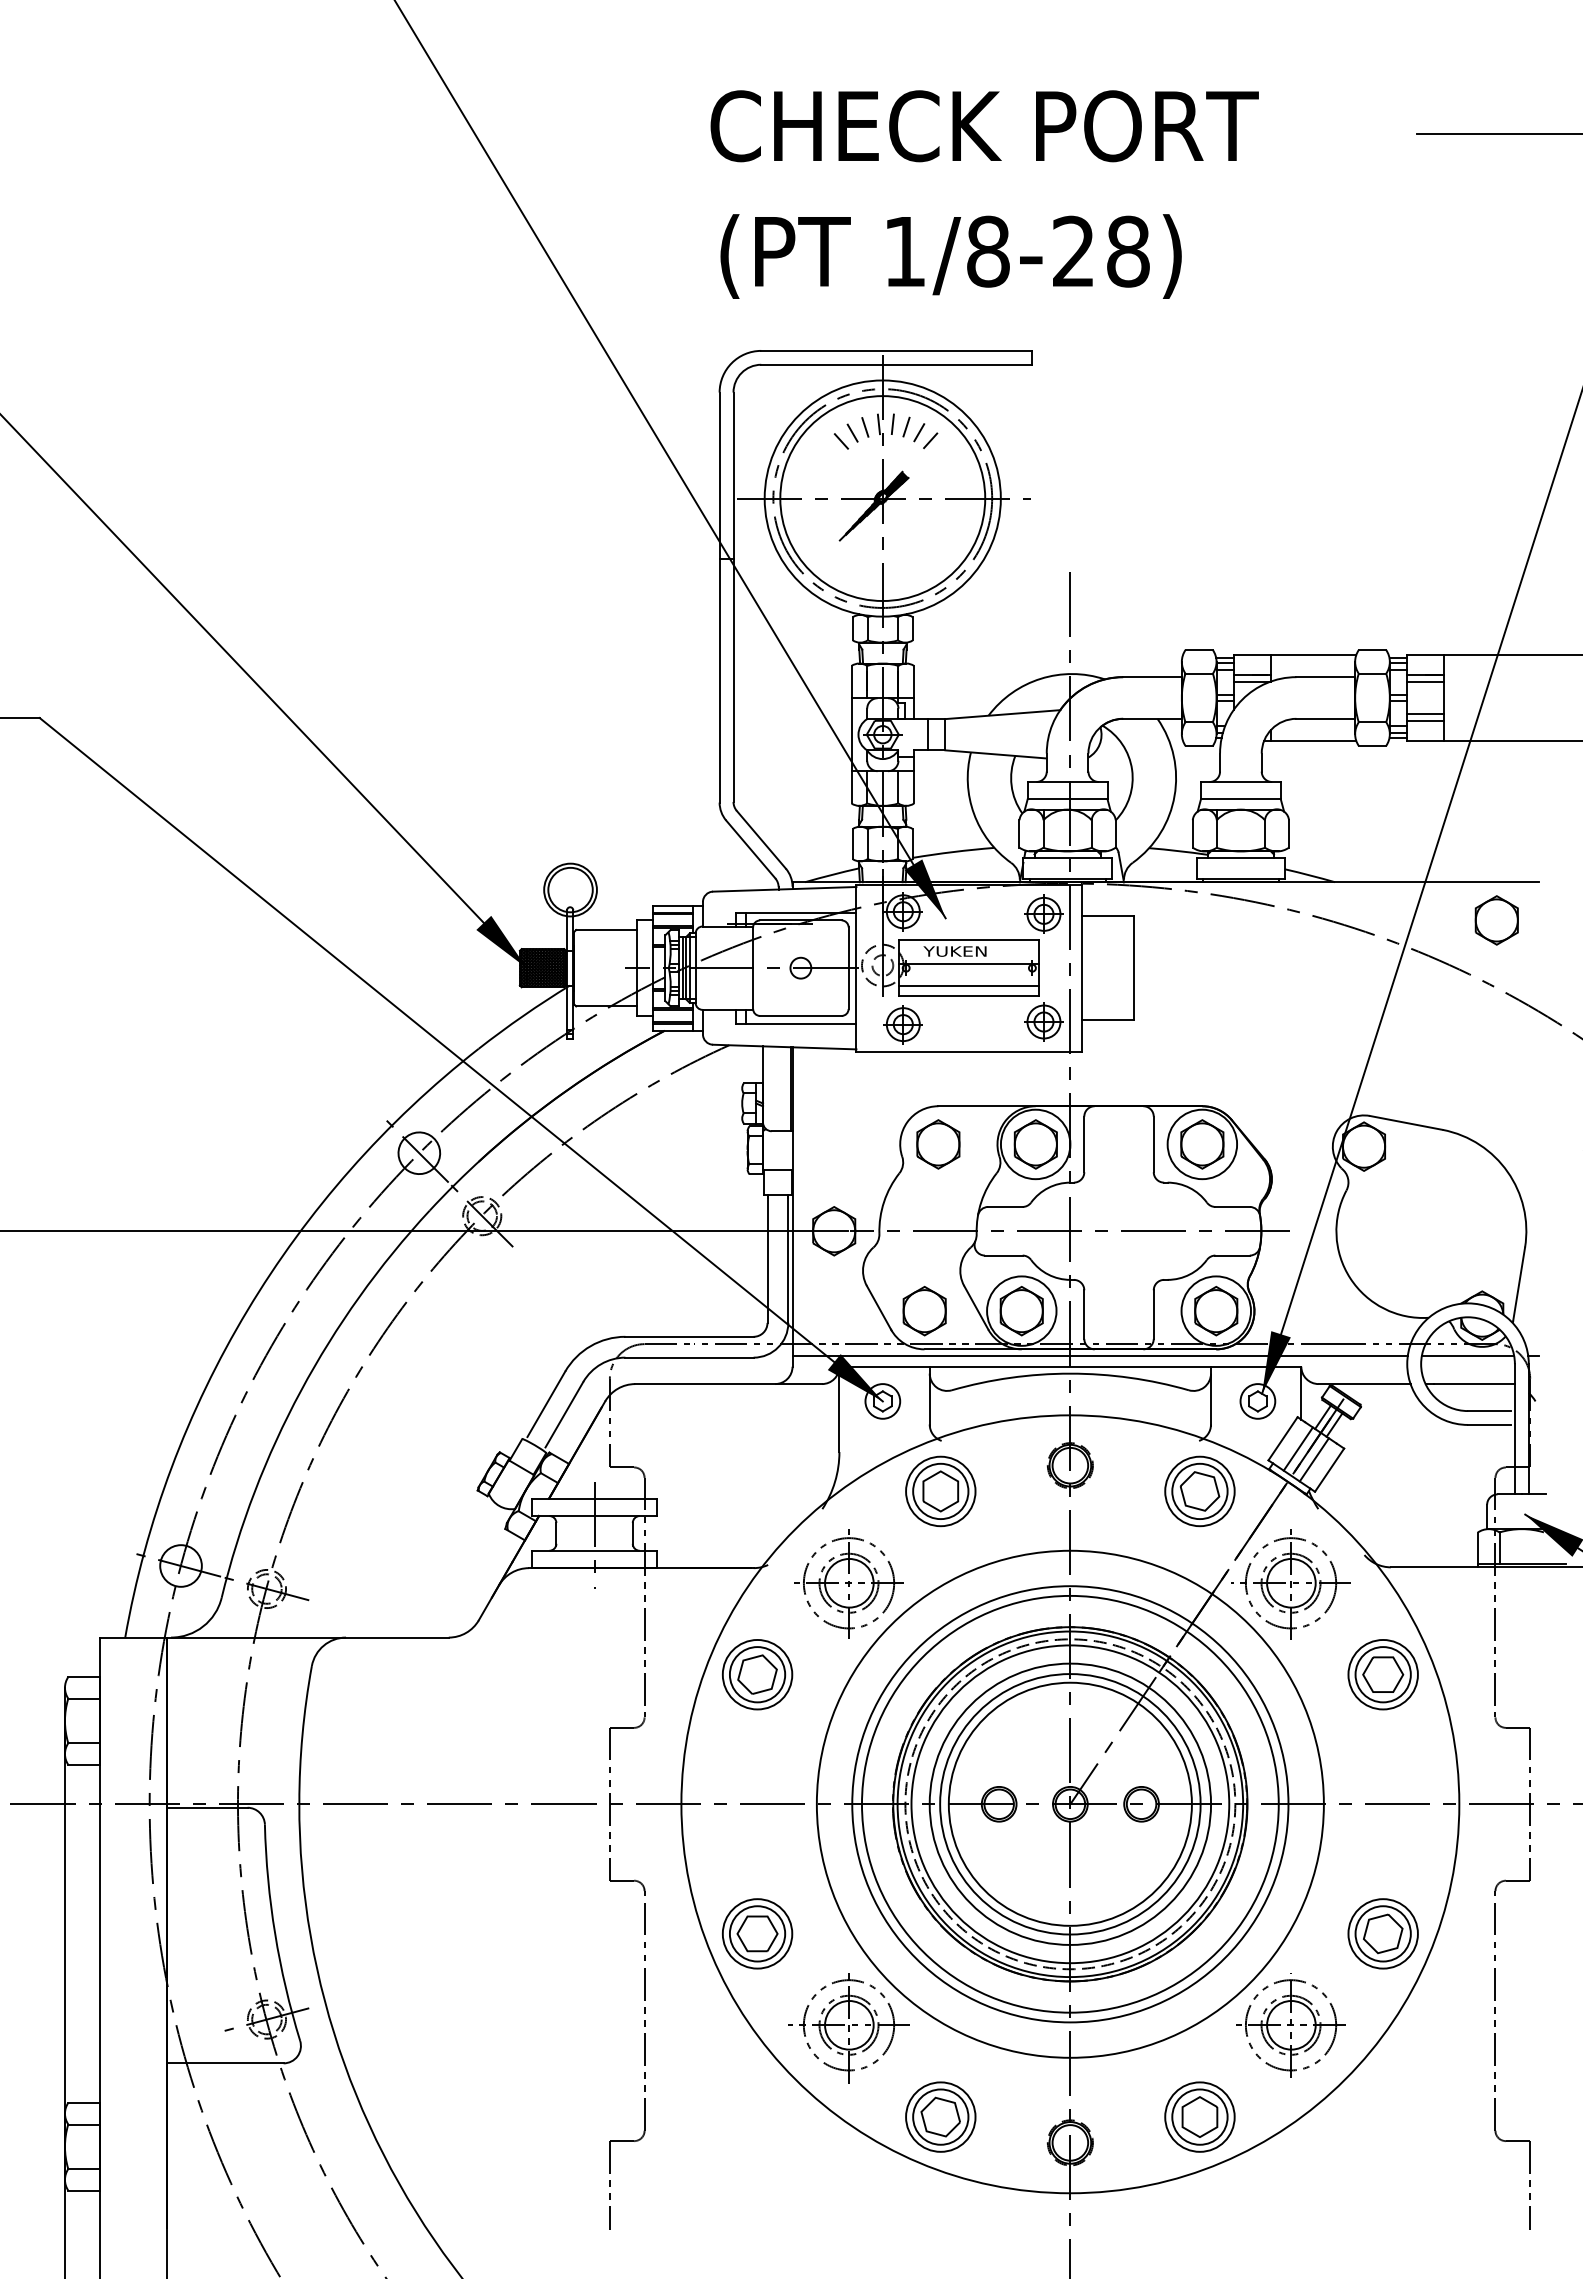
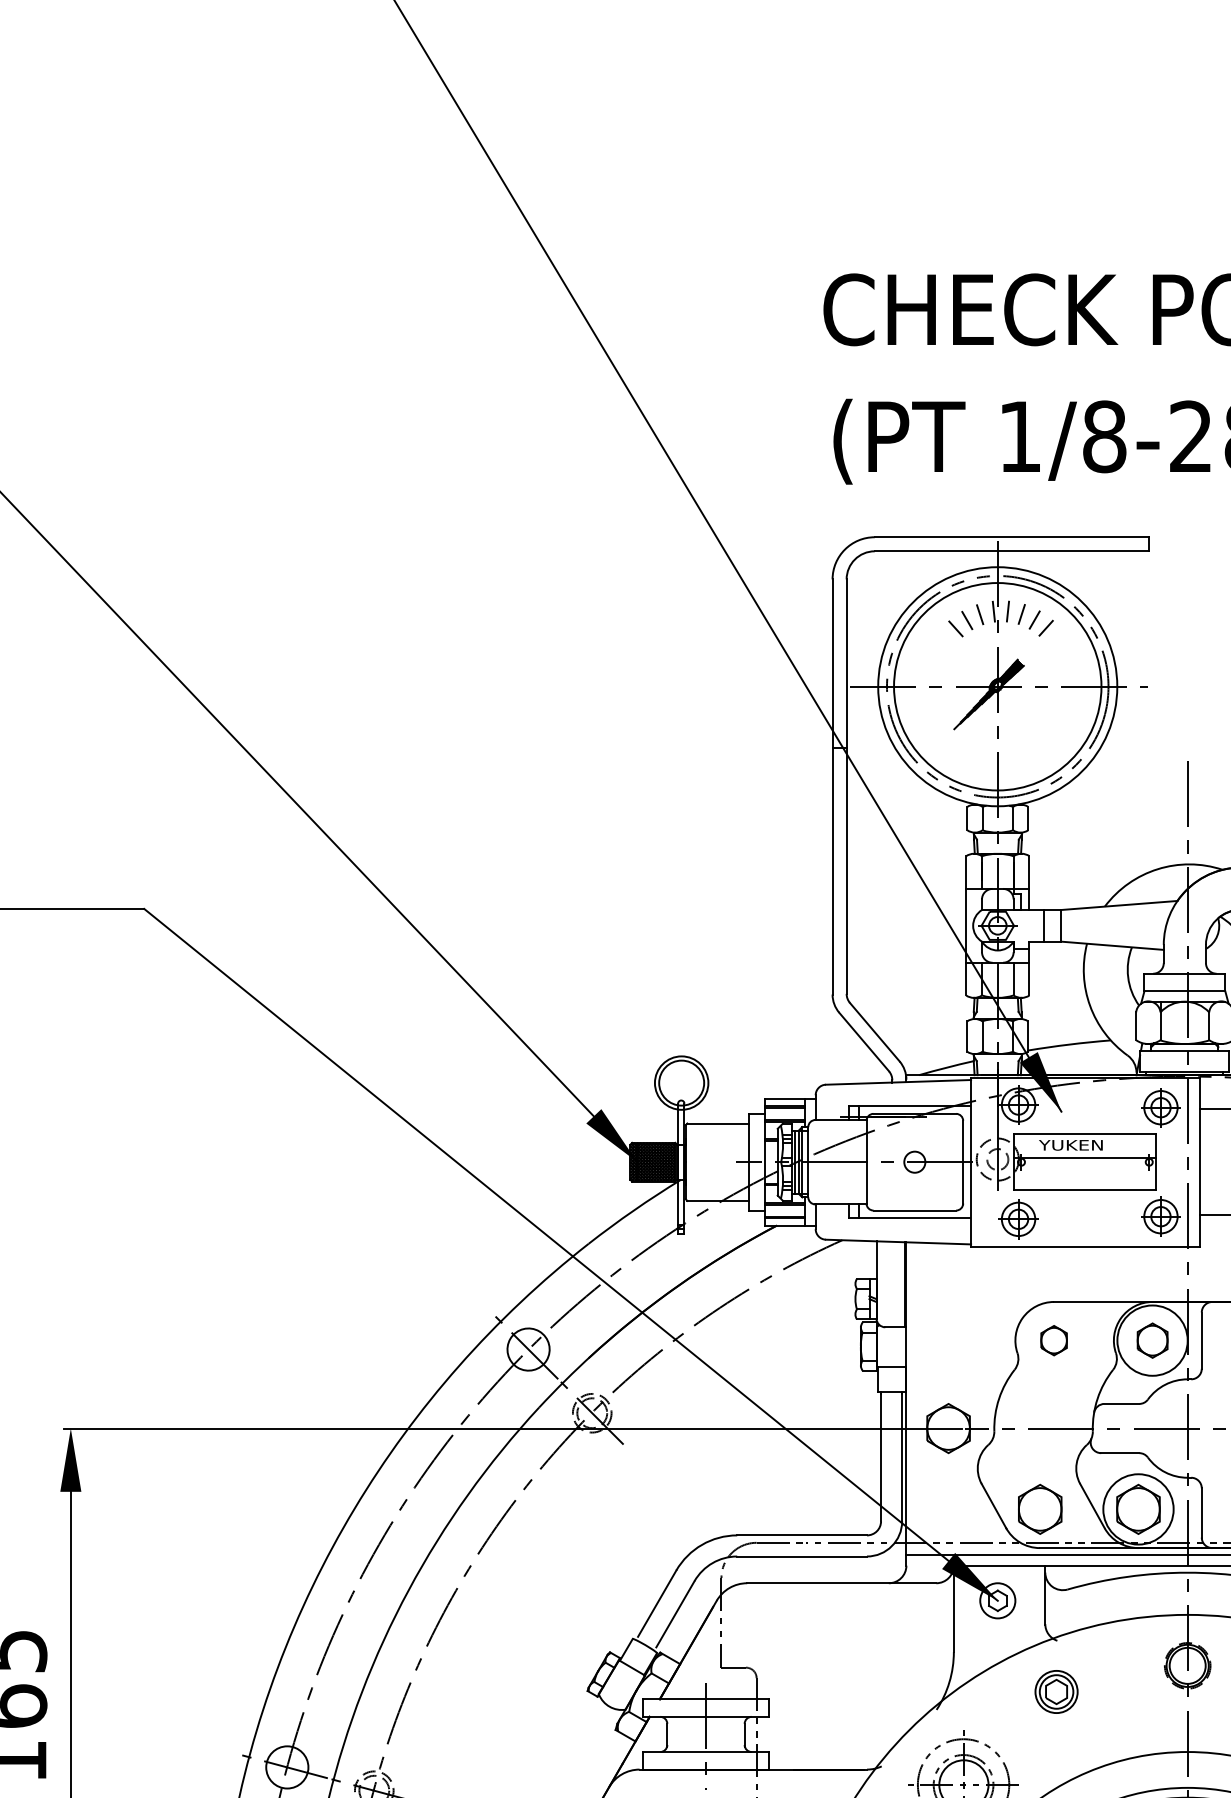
line: (969, 985) -> (1085, 1179), removed
part: (938, 1144) -> (1054, 1340), size x0.6
part: (1035, 1144) -> (1152, 1340), size x0.7
part: (940, 1491) -> (1056, 1692), size x0.6

